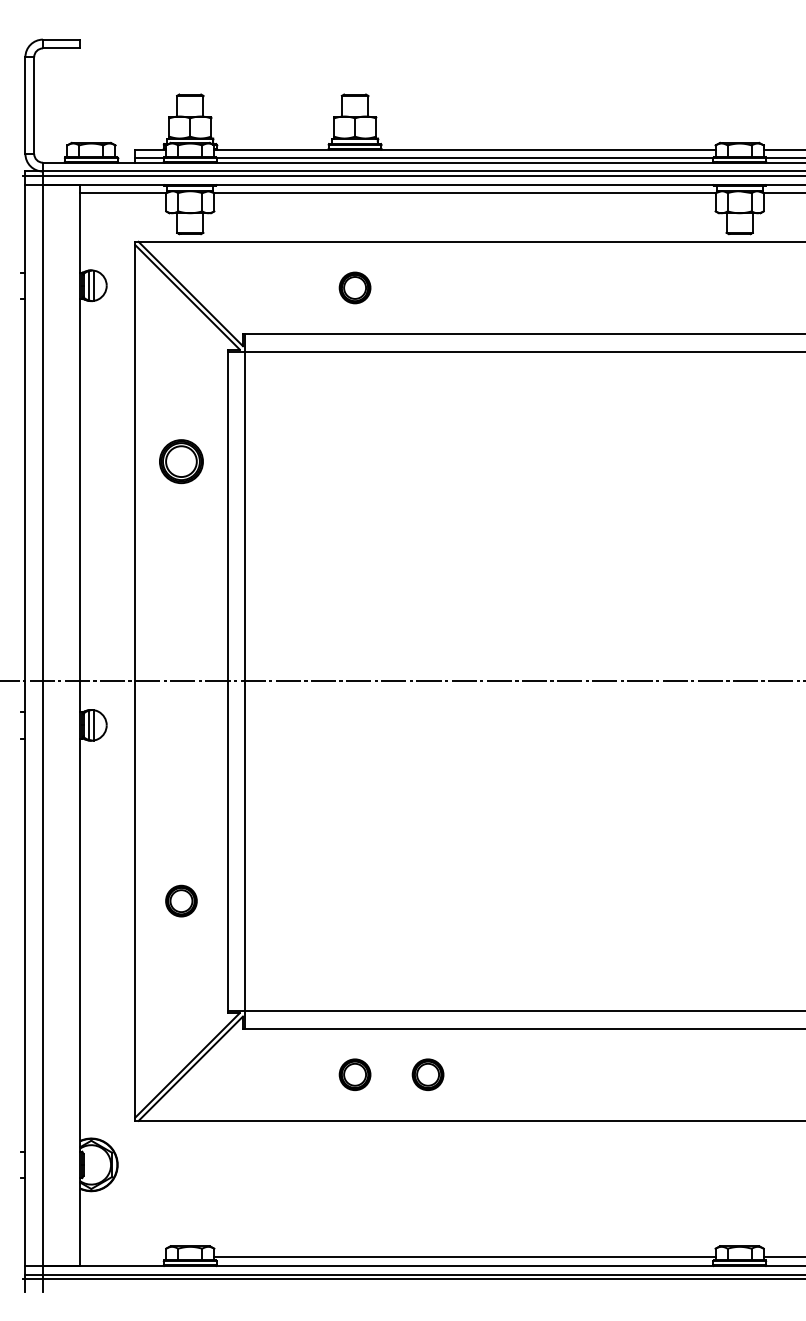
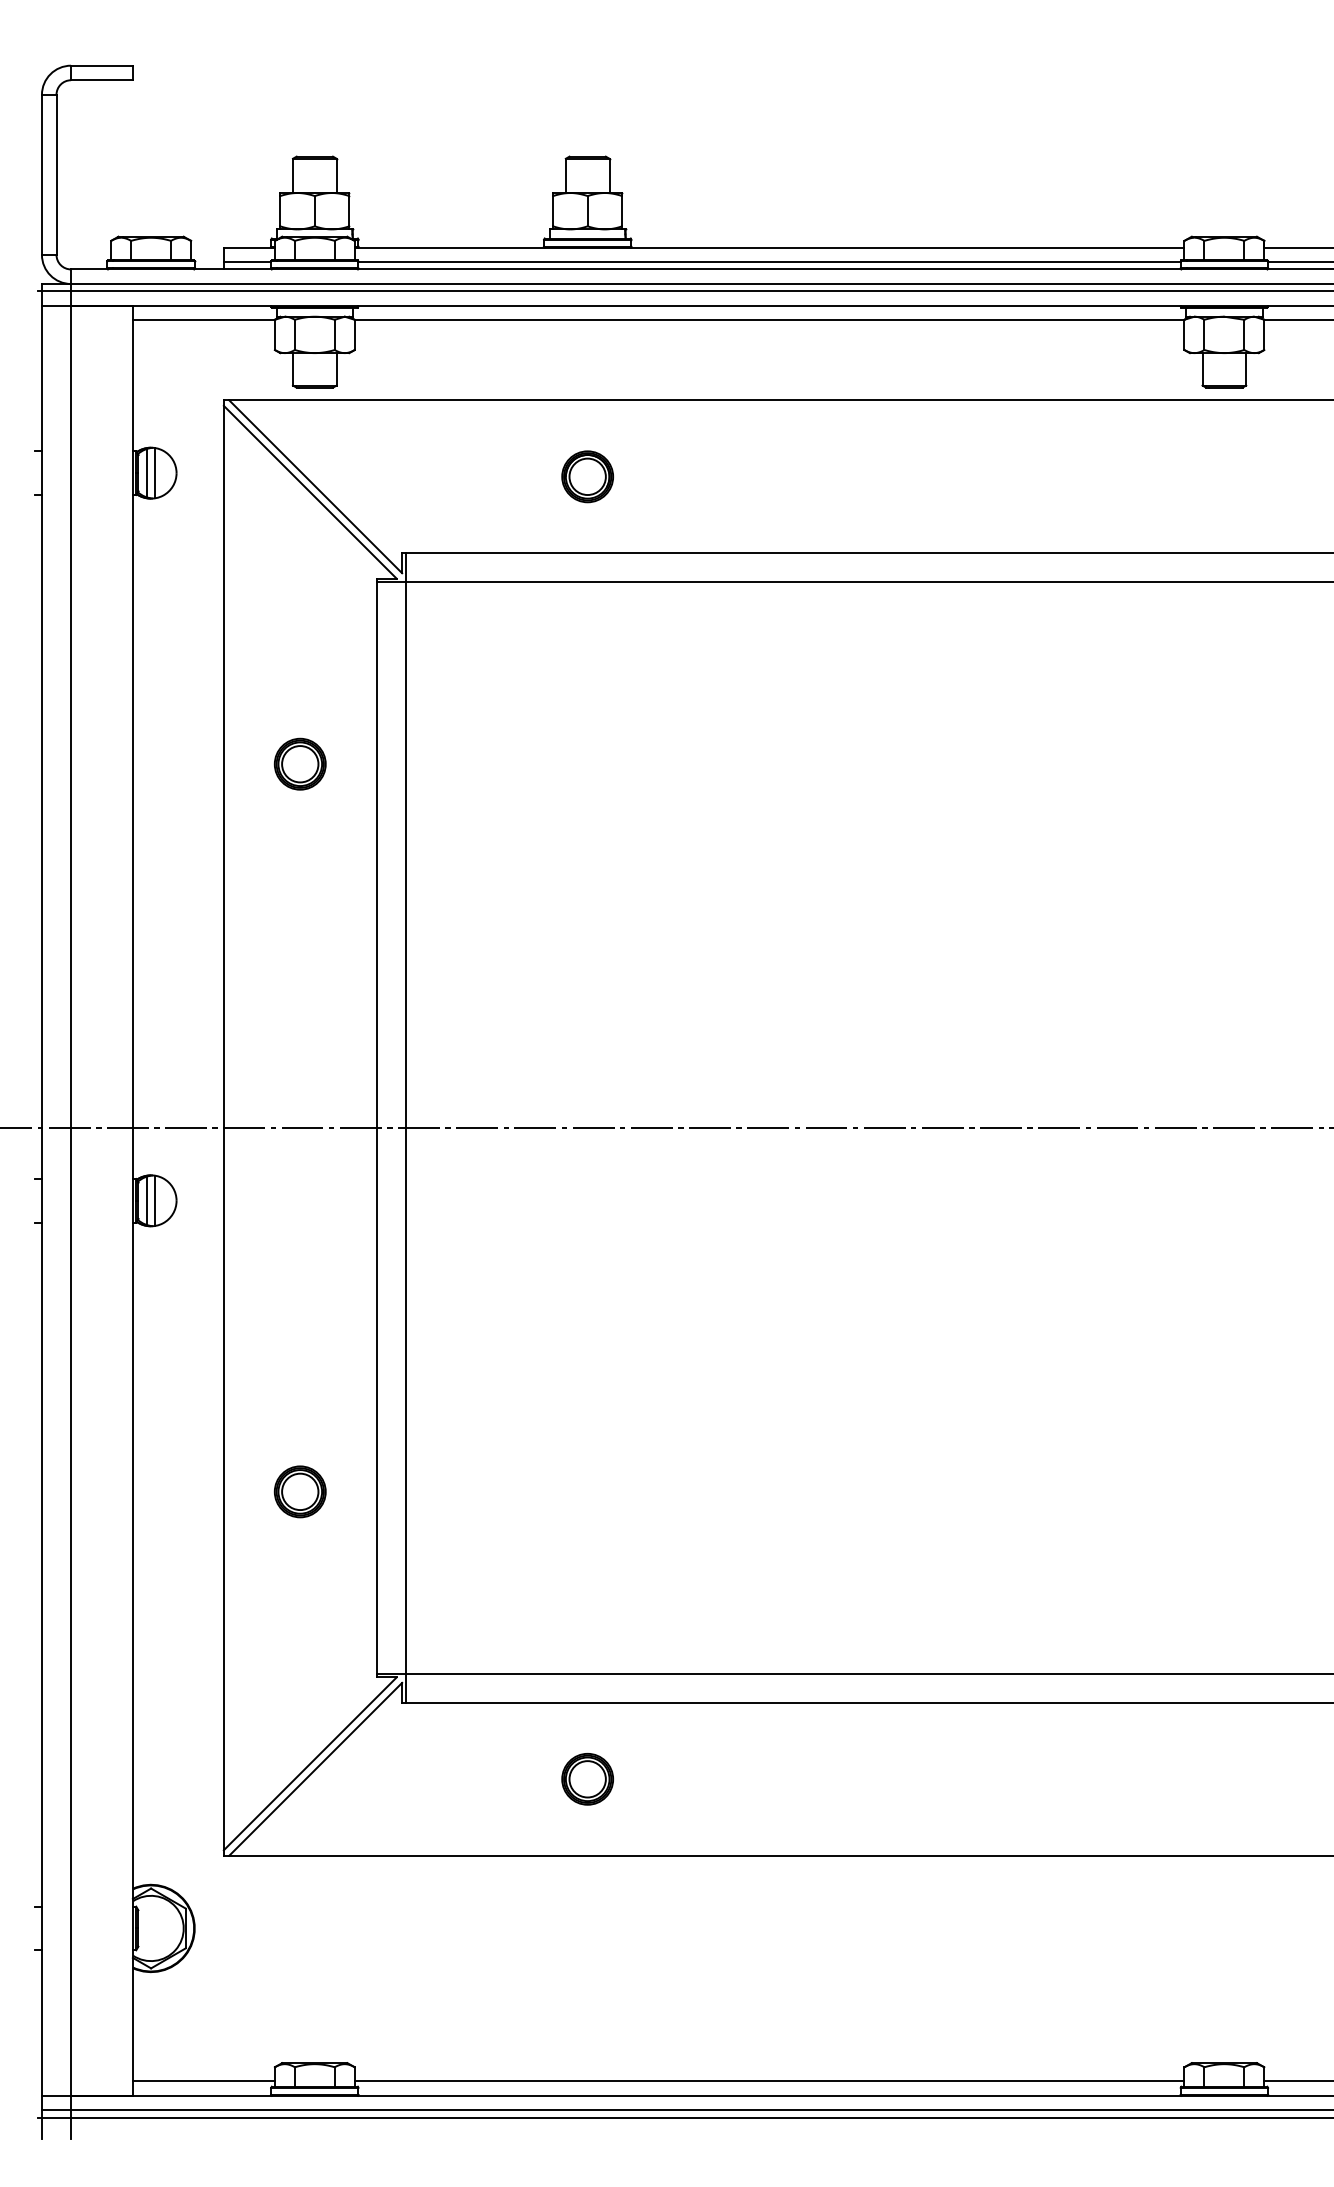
part: (181, 461) -> (300, 764), size x0.71
part: (427, 1074) -> (707, 1778), removed
line: (123, 1257) -> (204, 2081), added

